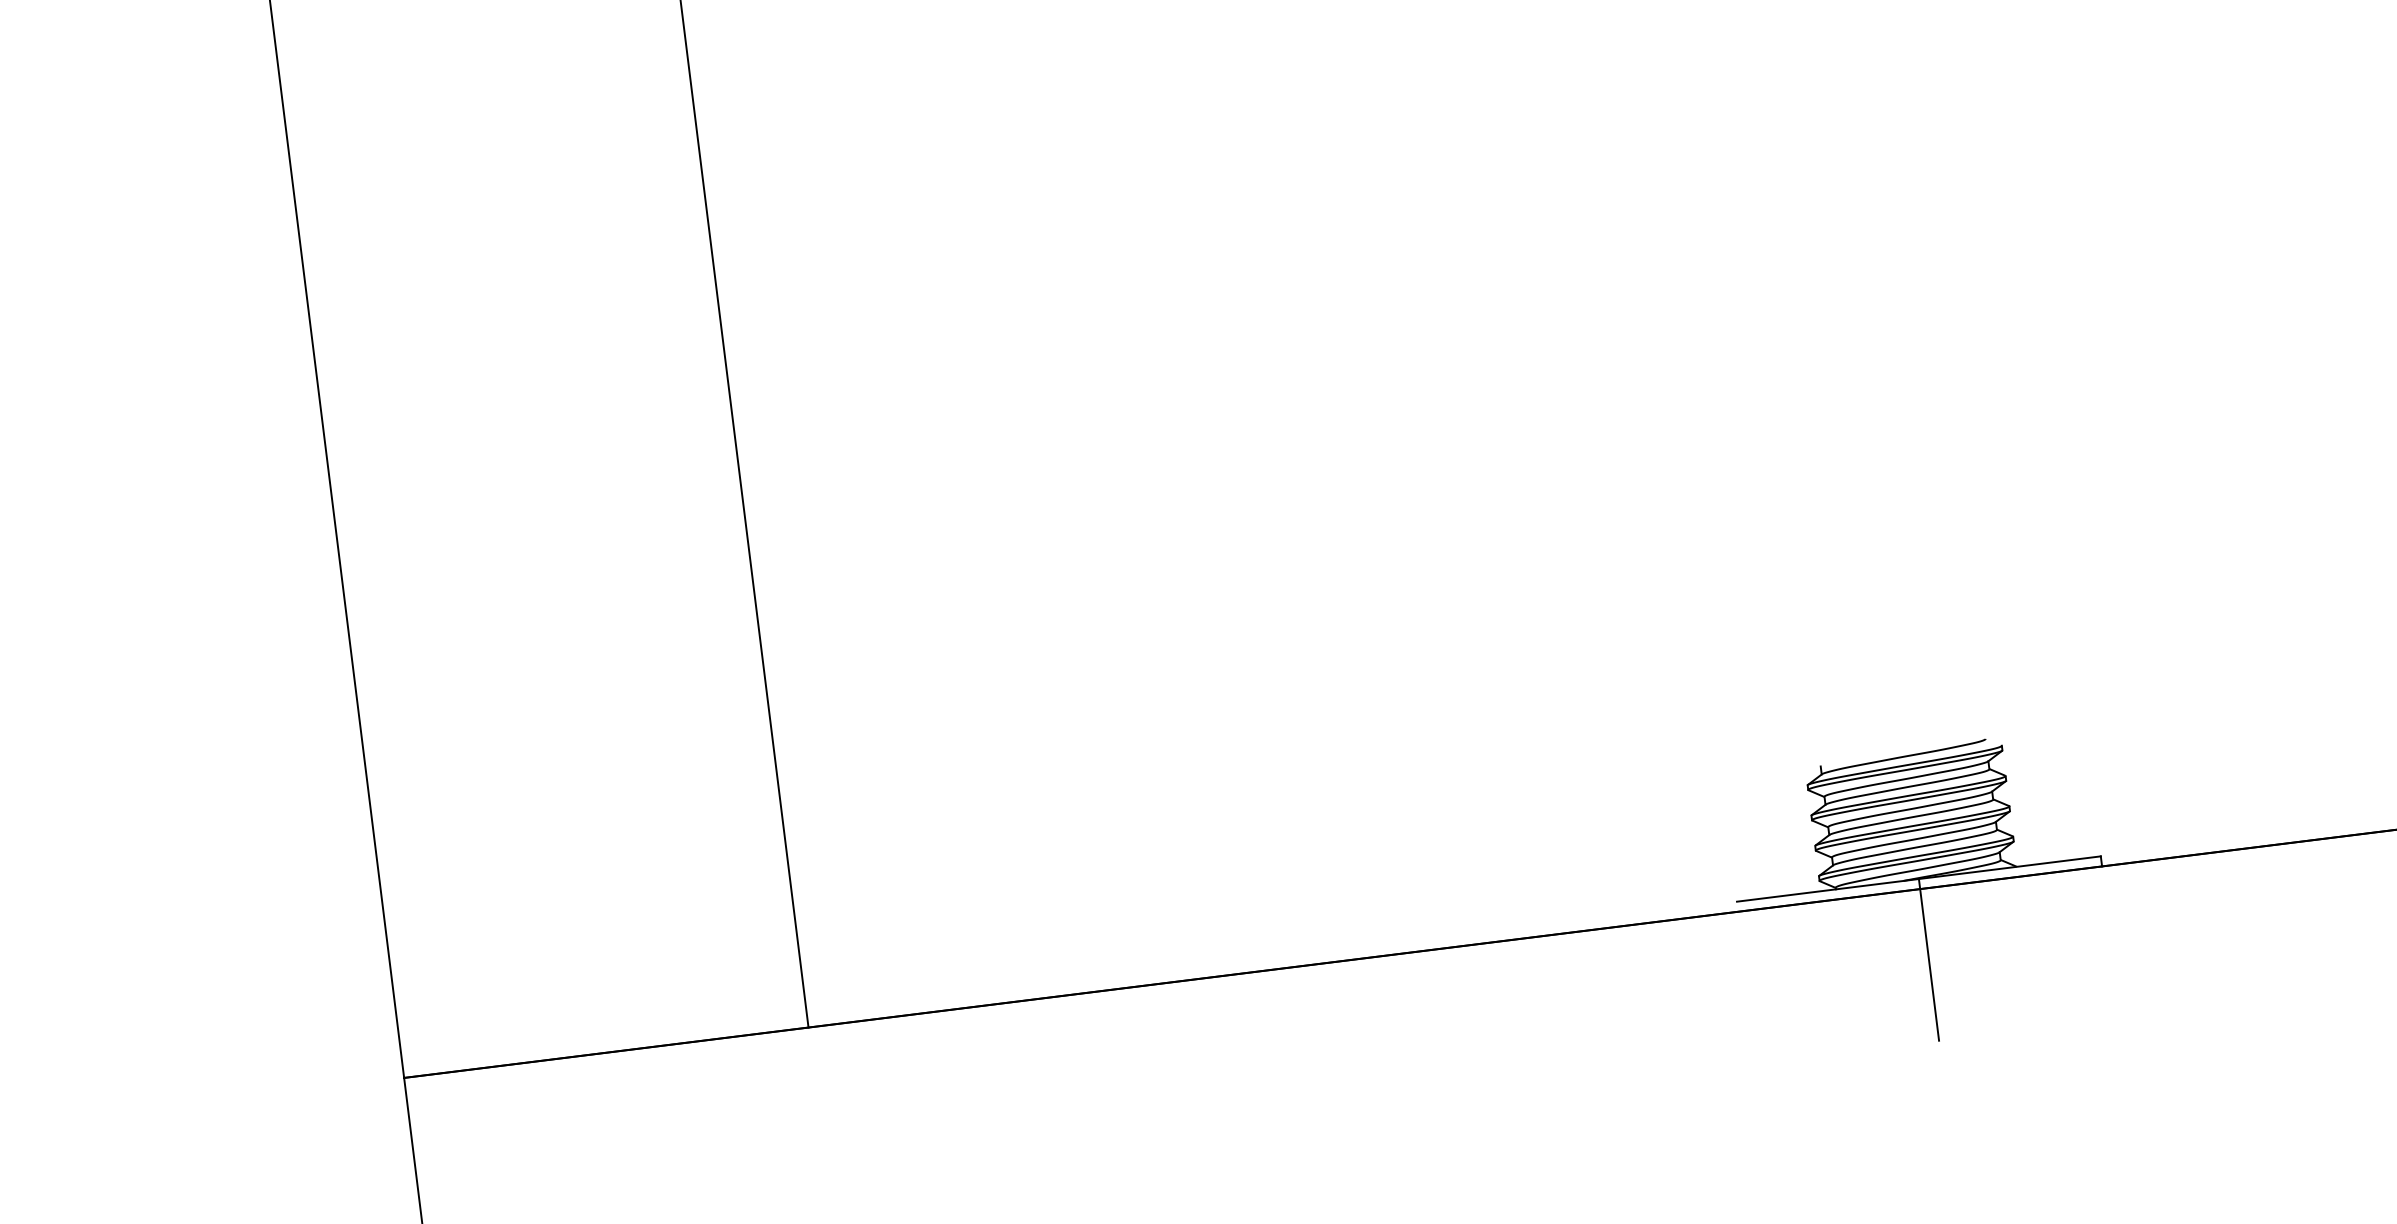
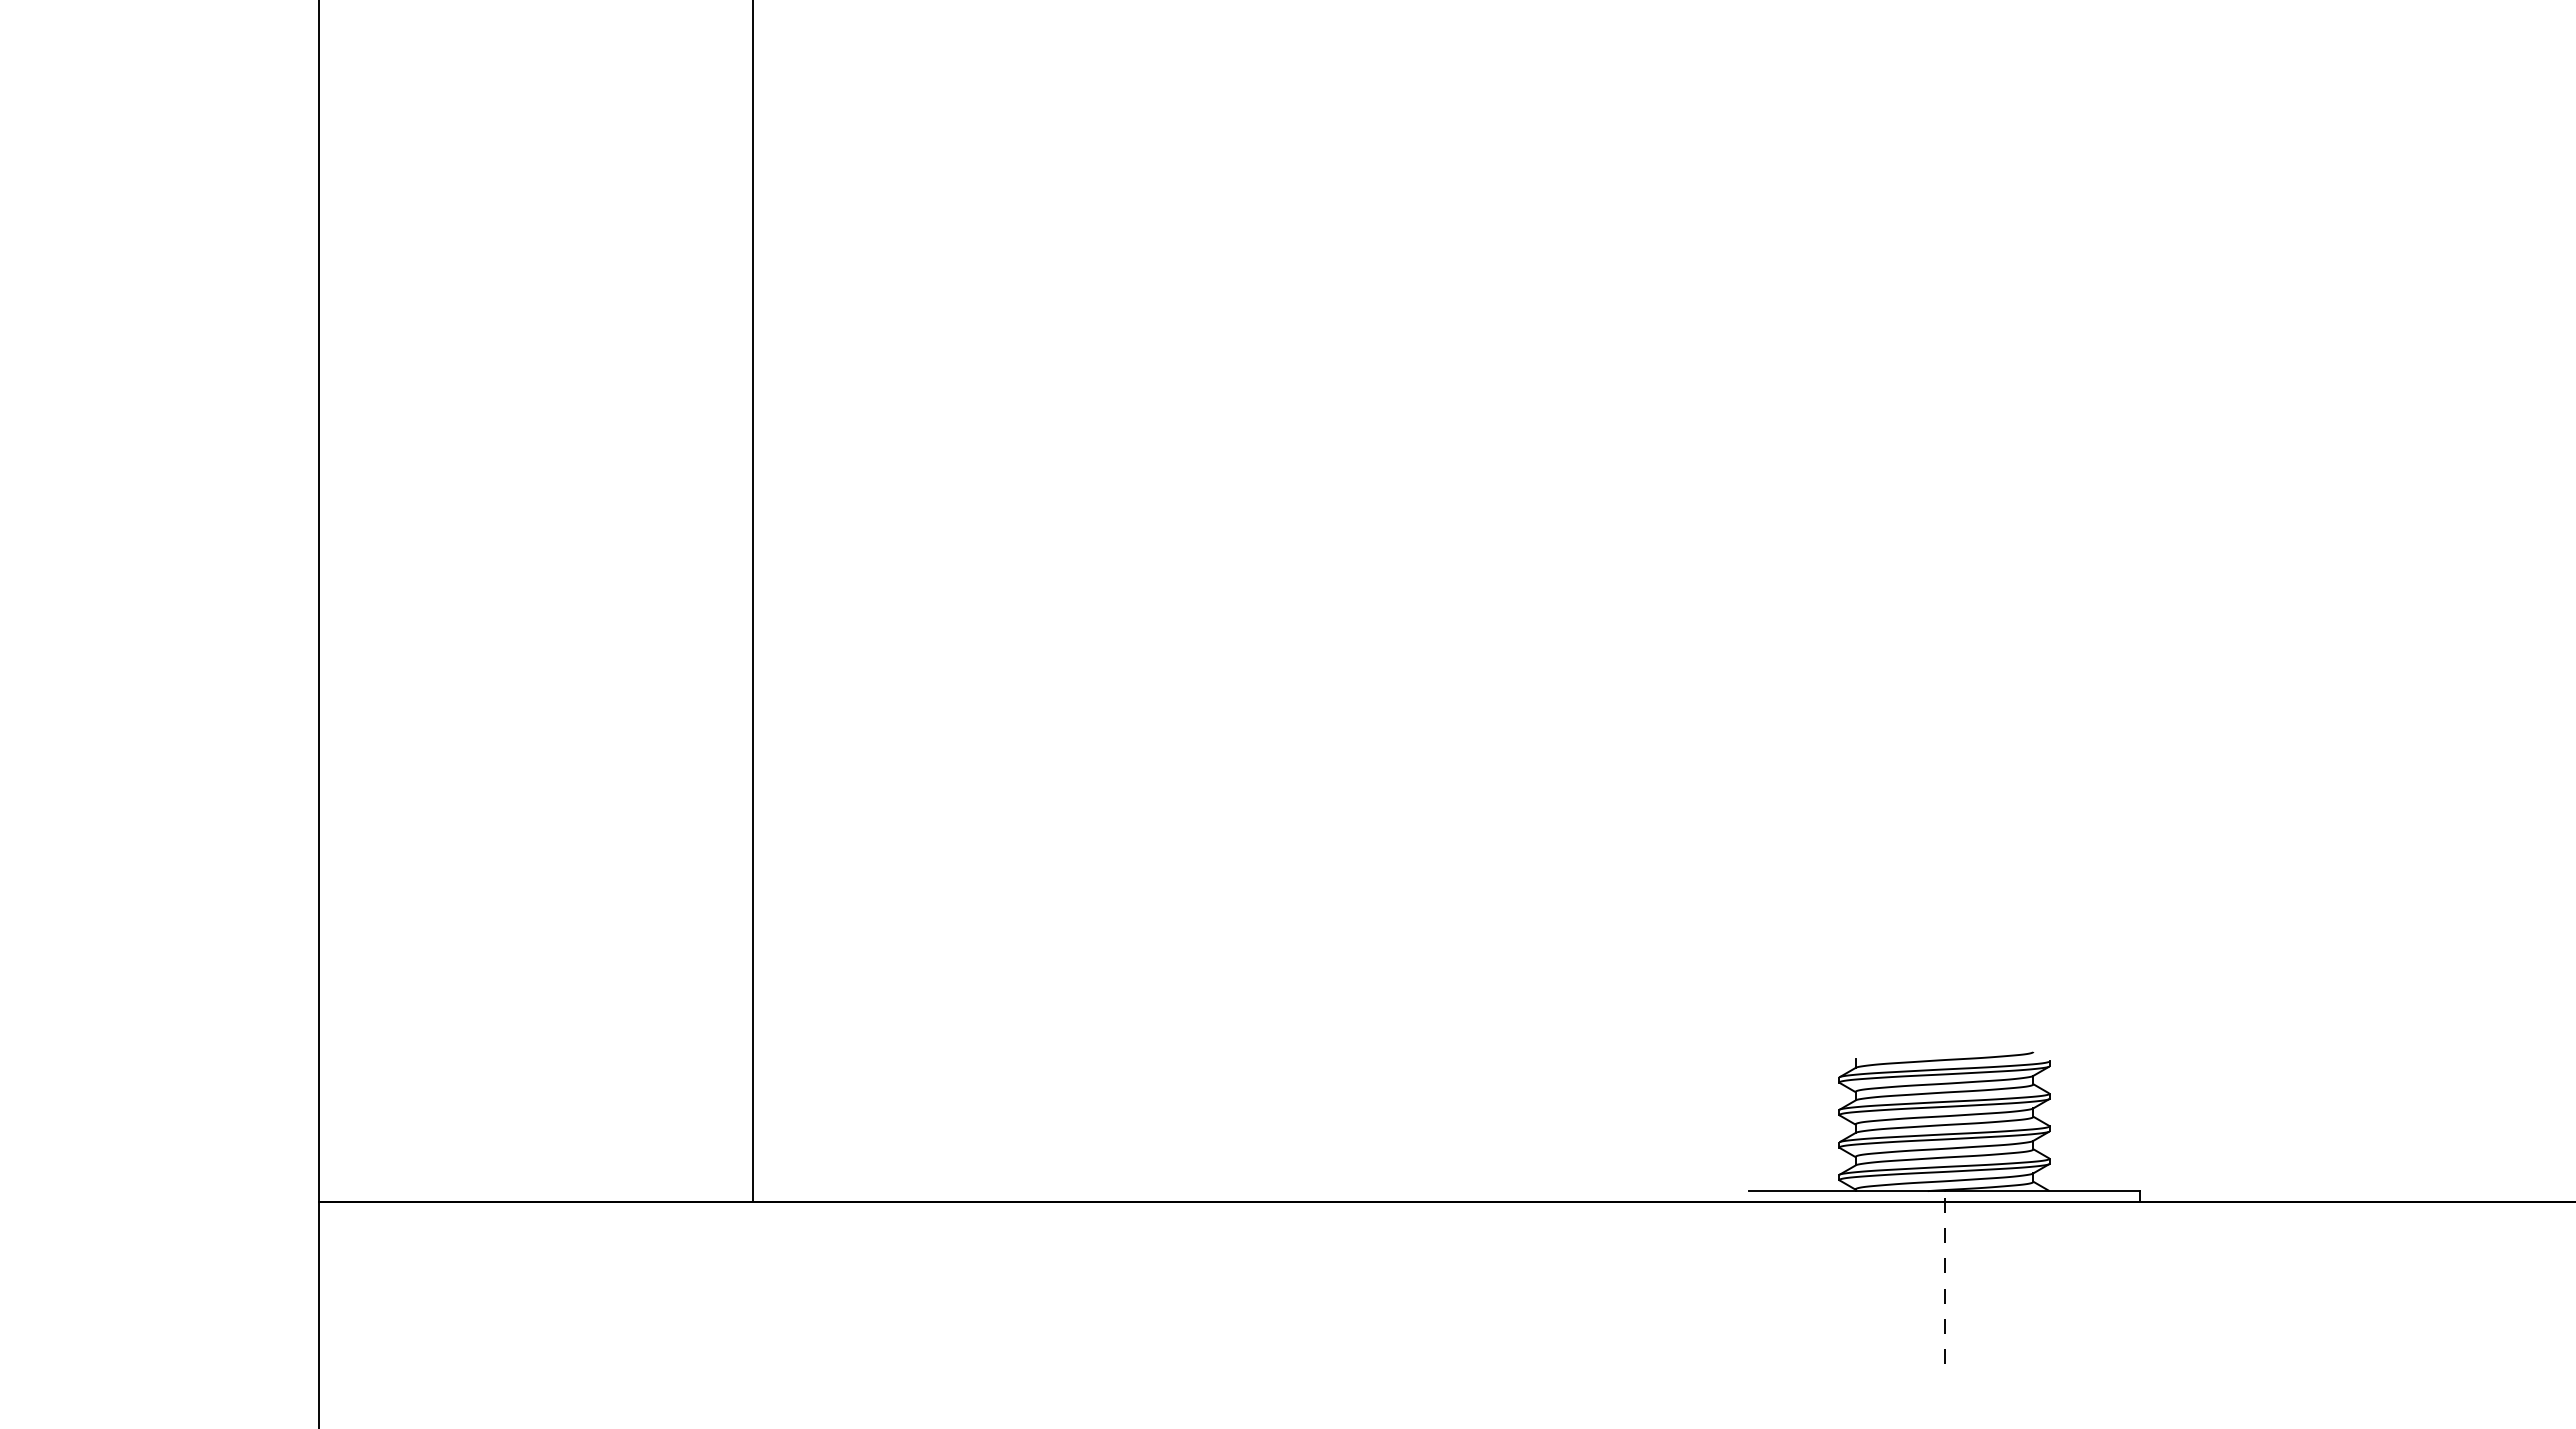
line: (1928, 959) -> (1944, 1277), solid -> dashed

